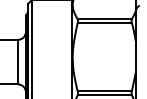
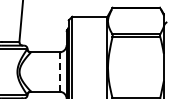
line: (17, 62) -> (59, 72), solid -> dashed

